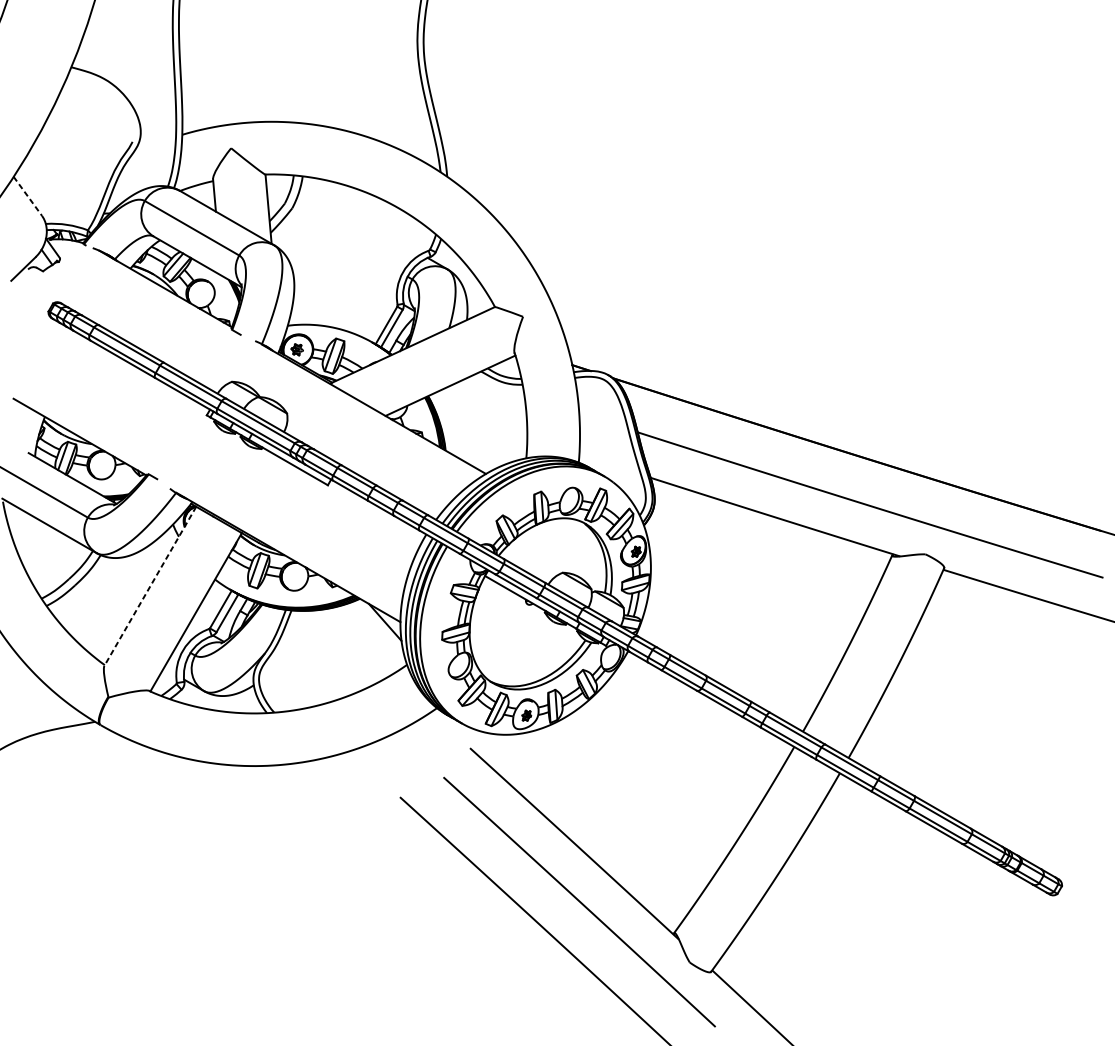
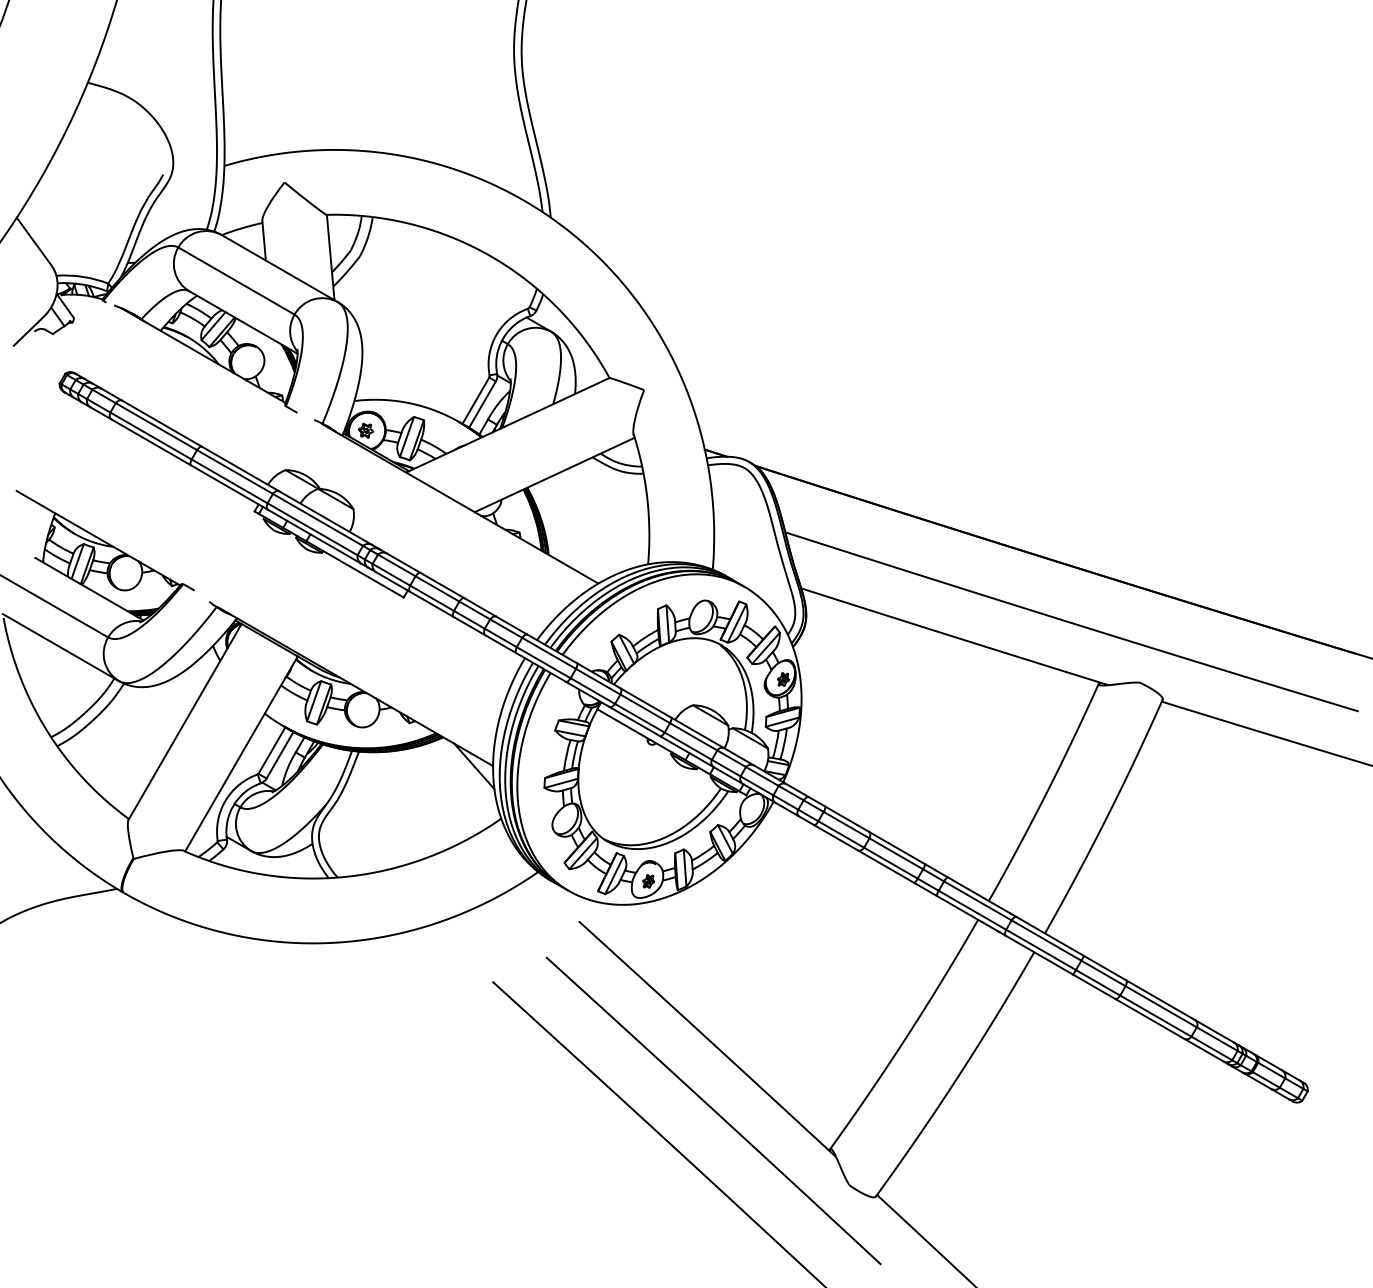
line: (28, 196) -> (34, 241), dashed -> solid
line: (149, 586) -> (184, 722), dashed -> solid

